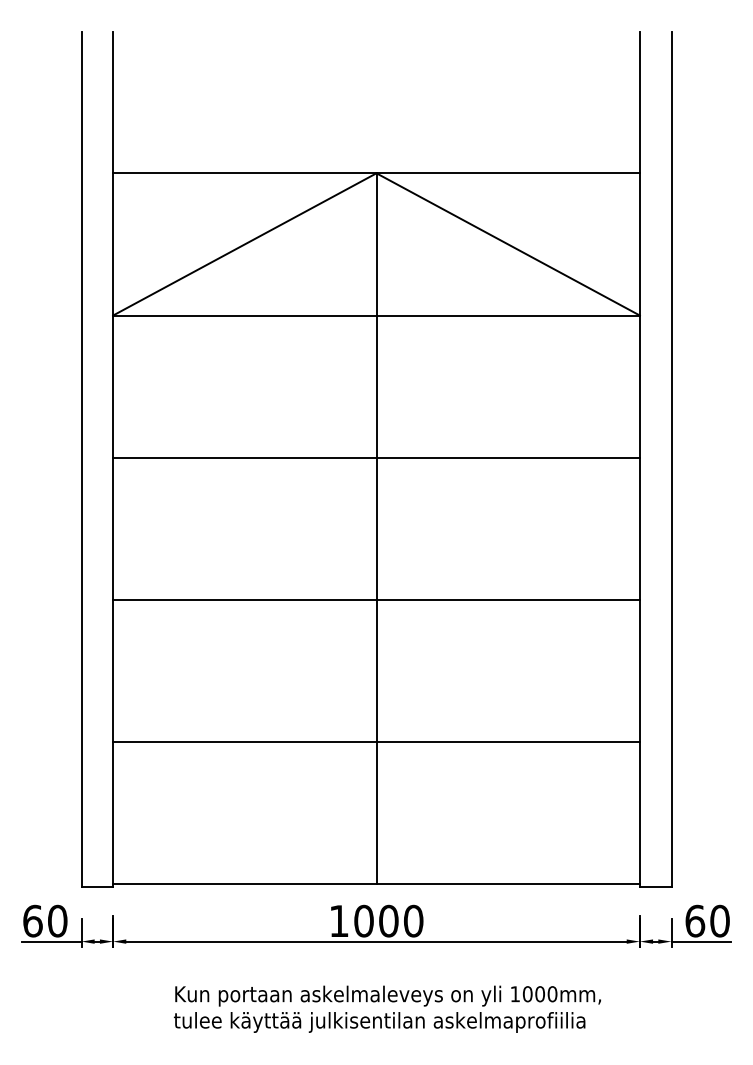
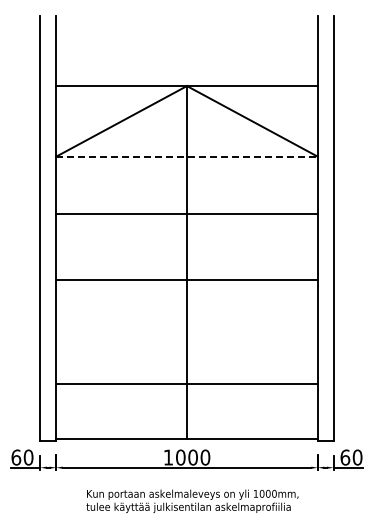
line: (377, 315) -> (187, 156), solid -> dashed
line: (375, 458) -> (186, 214), moved
line: (375, 600) -> (186, 280), moved
line: (375, 741) -> (186, 383), moved

